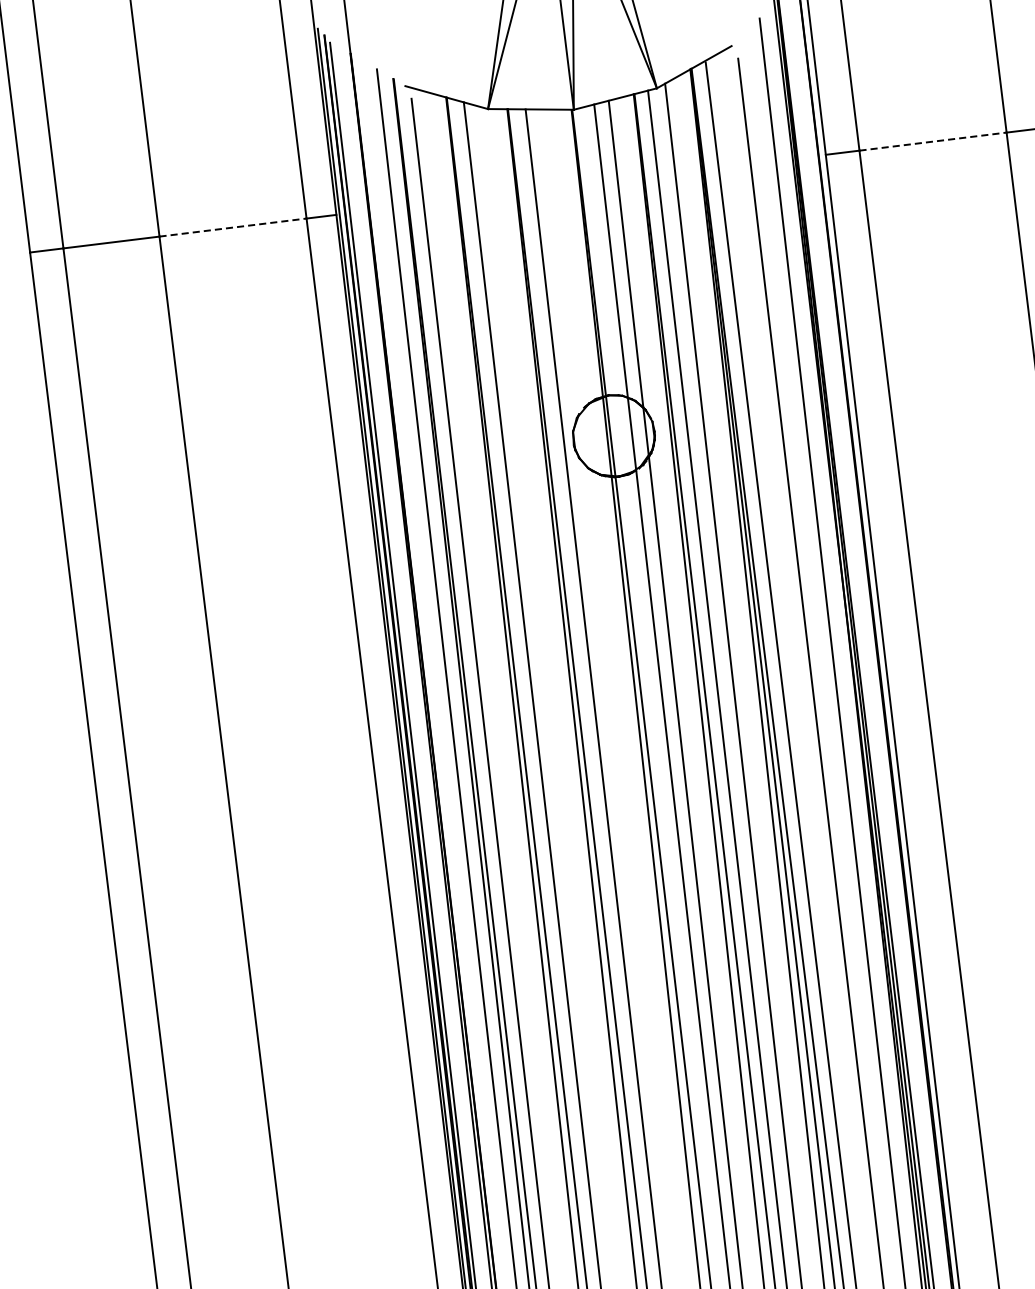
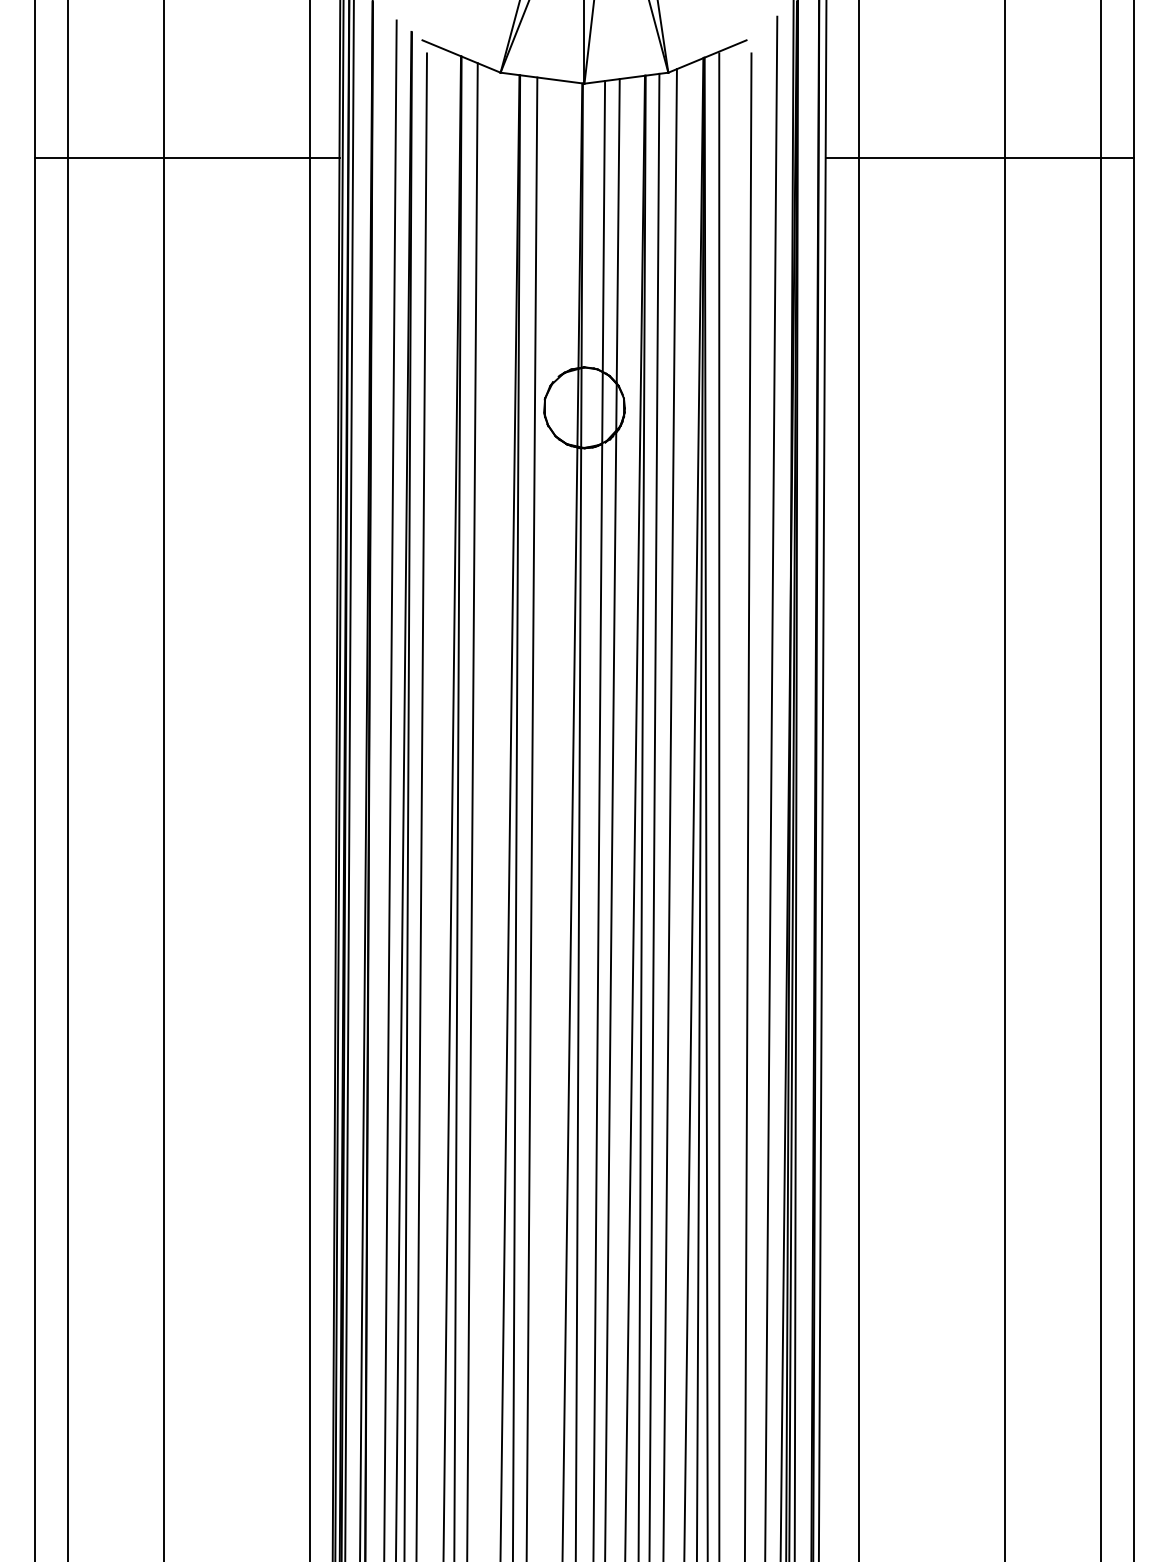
line: (933, 142) -> (932, 158), dashed -> solid
line: (233, 227) -> (237, 158), dashed -> solid

